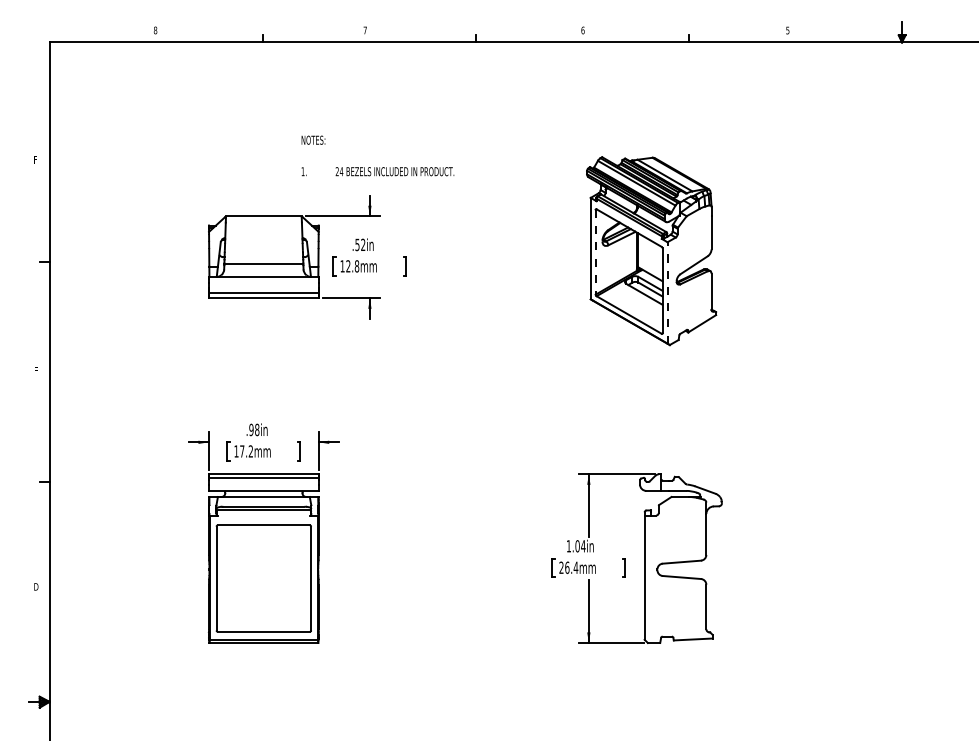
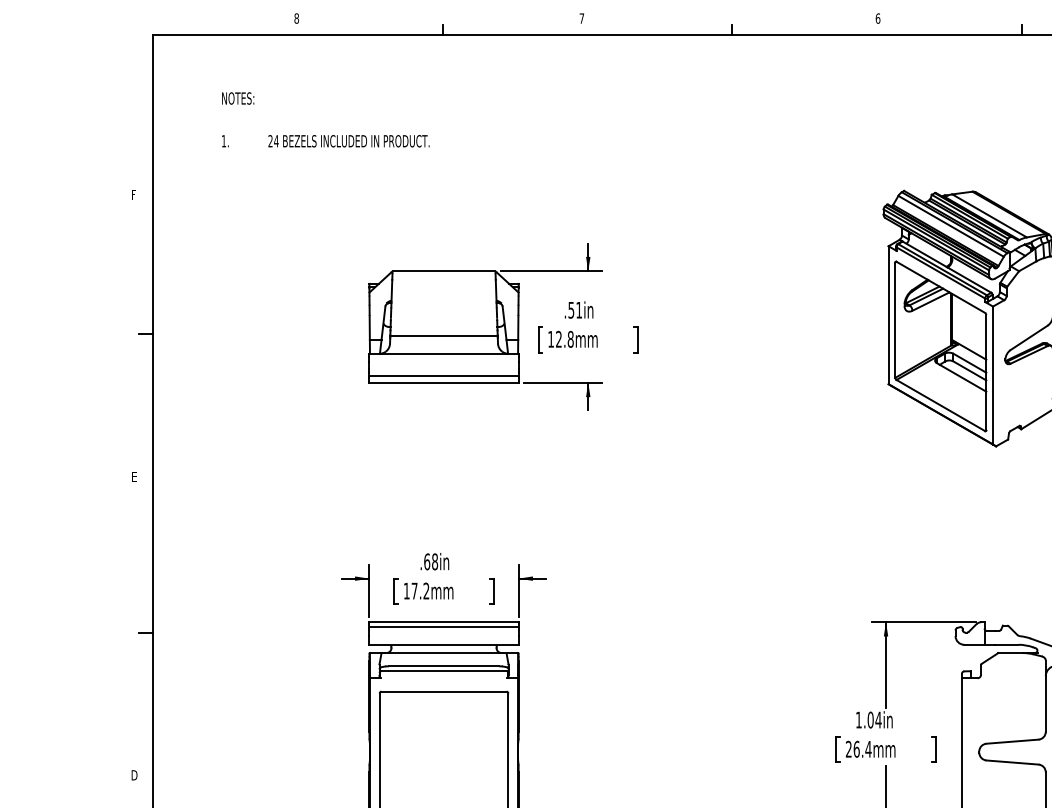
text: (377, 155) -> (325, 119), moved
text: (363, 244) -> (579, 309), .52in -> .51in
line: (595, 252) -> (895, 320), dashed -> solid
line: (667, 292) -> (992, 374), dashed -> solid
text: (251, 429) -> (427, 561), .98in -> .68in

